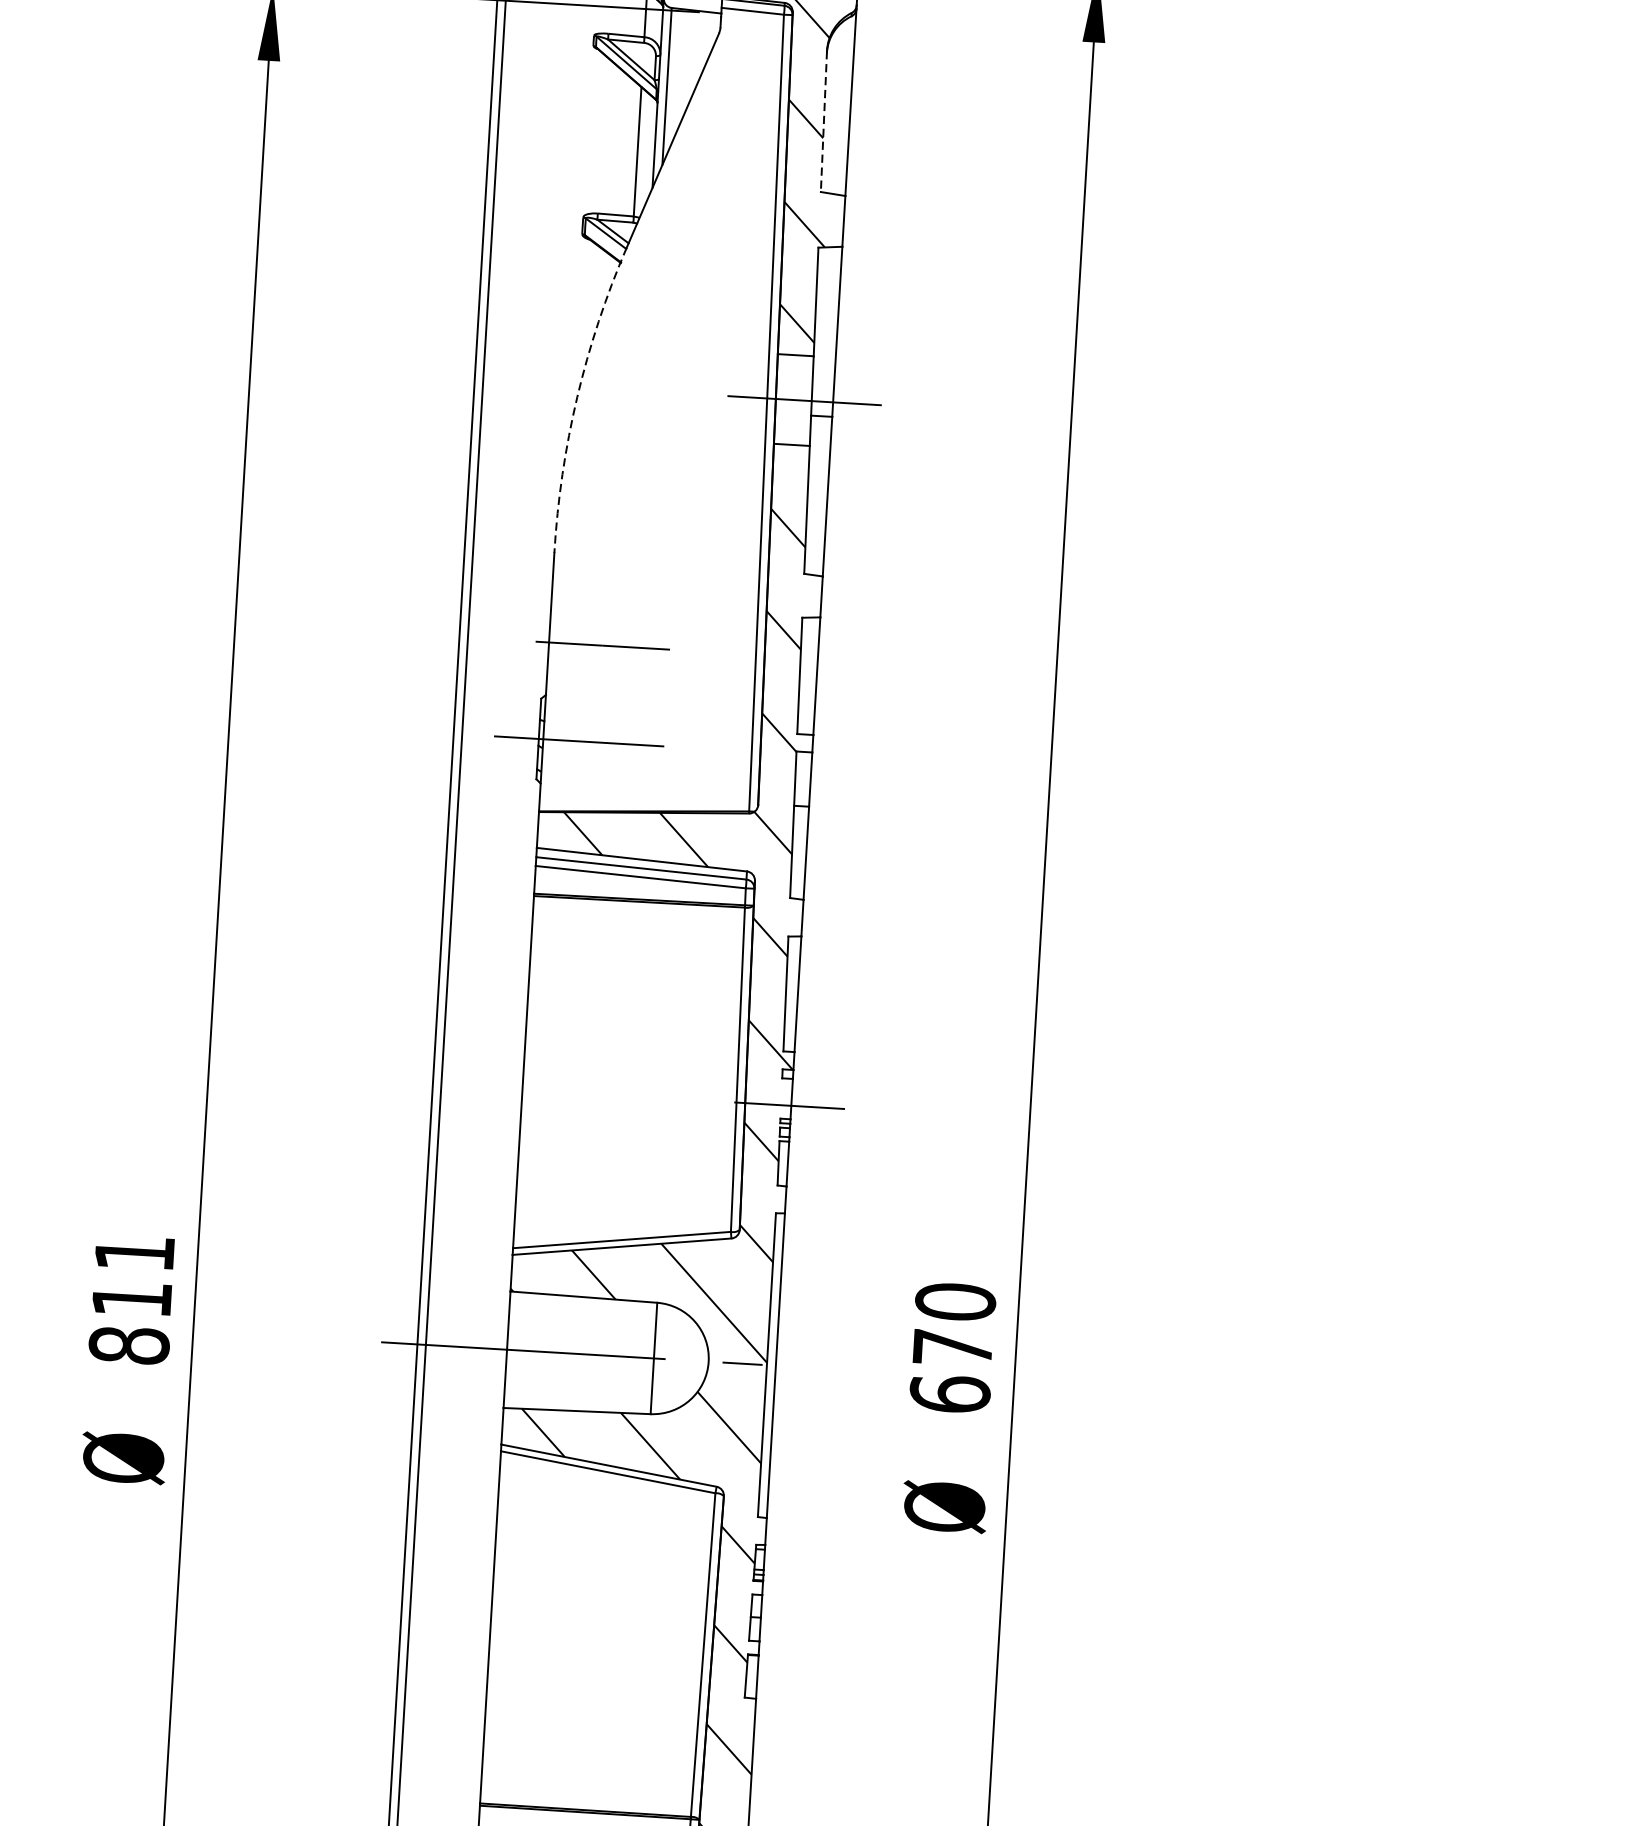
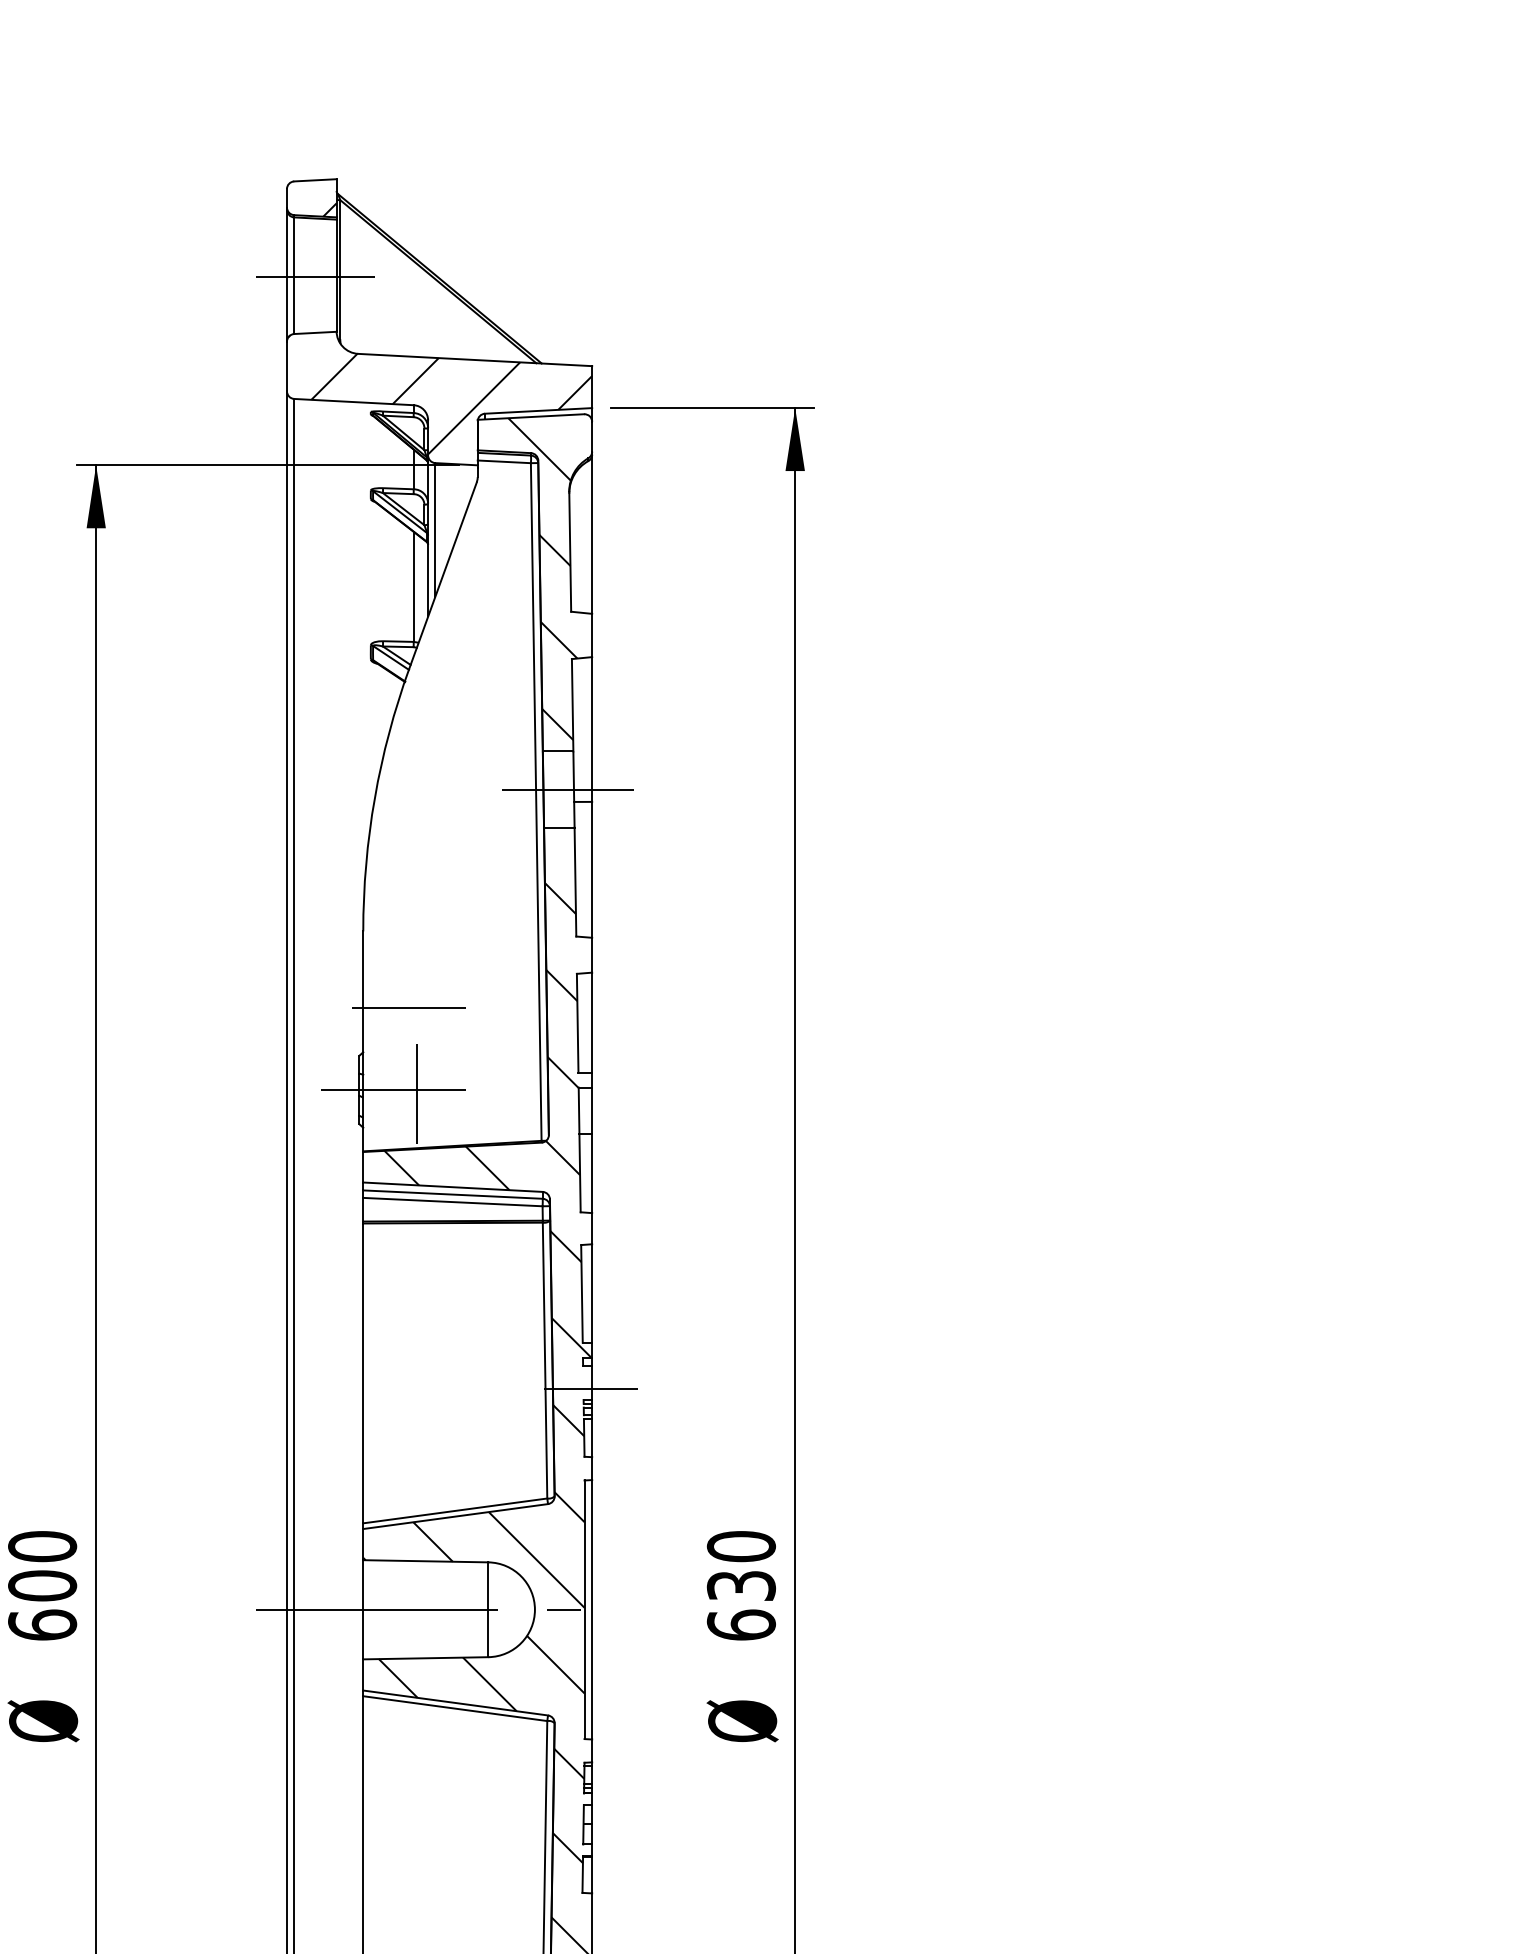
line: (824, 121) -> (570, 551), dashed -> solid
arc: (576, 397) -> (374, 798), dashed -> solid
line: (605, 747) -> (416, 1093), added
text: (131, 1298) -> (42, 1585), 811 -> 600
text: (952, 1347) -> (741, 1585), 670 -> 630

